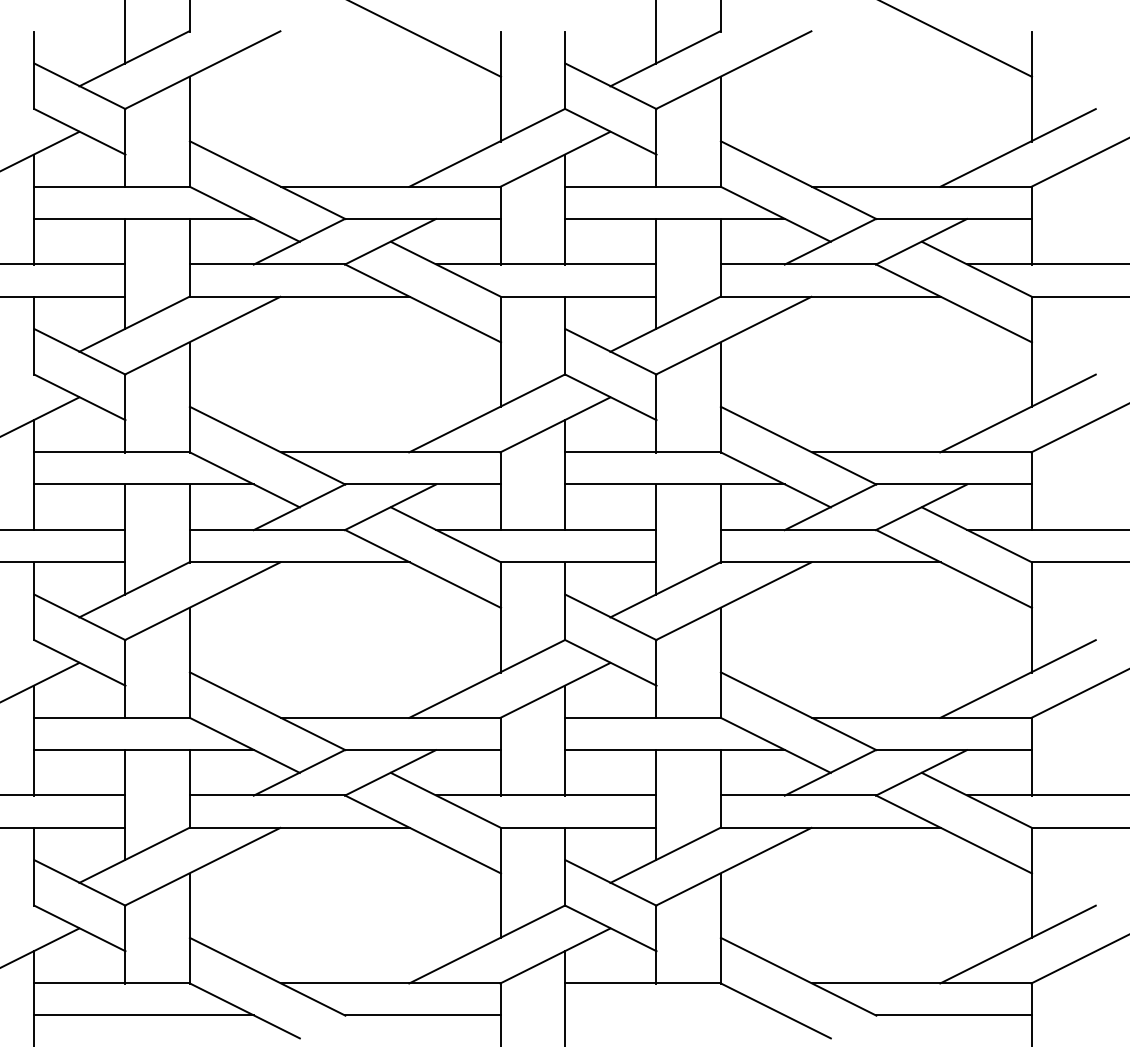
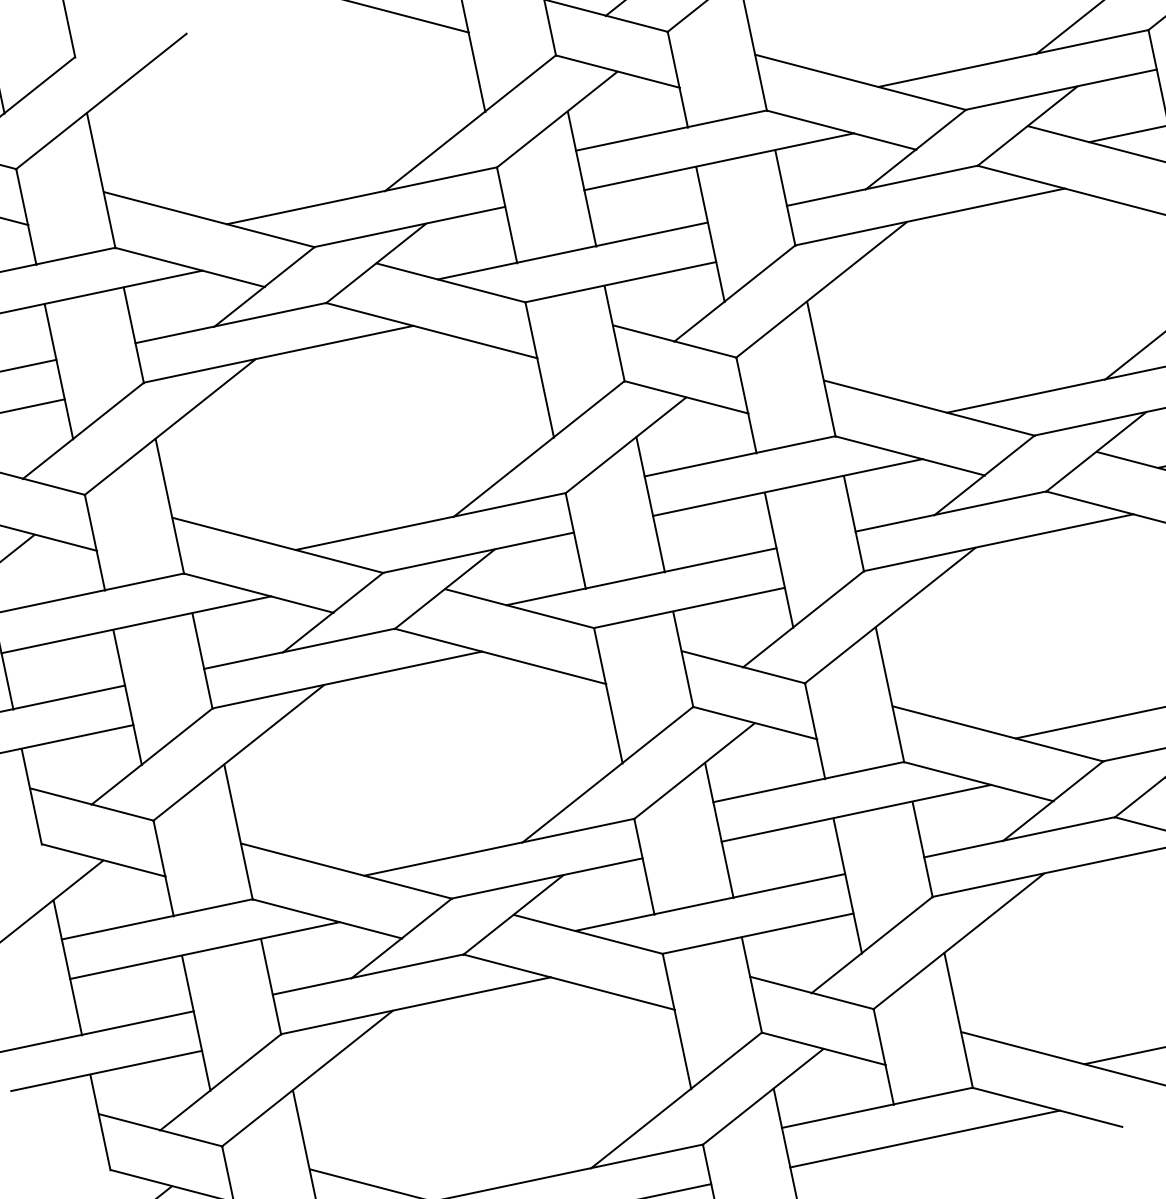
line: (675, 1015) -> (925, 1139), added

